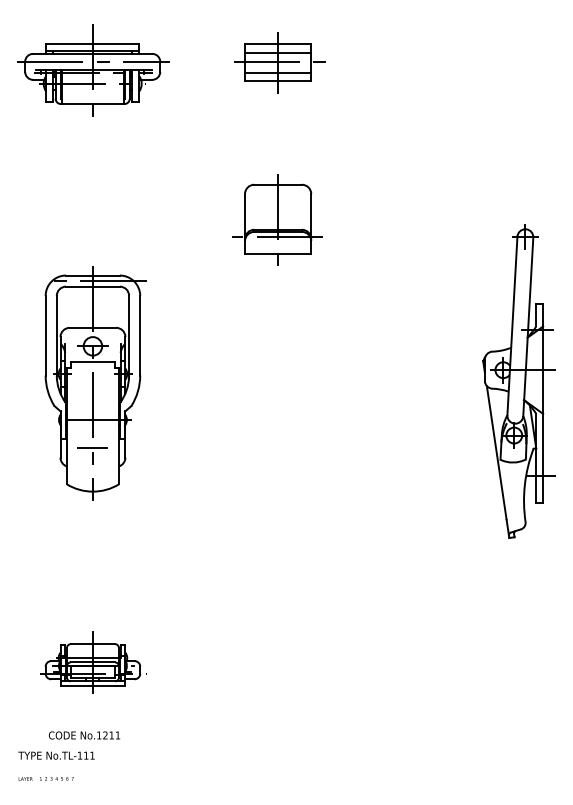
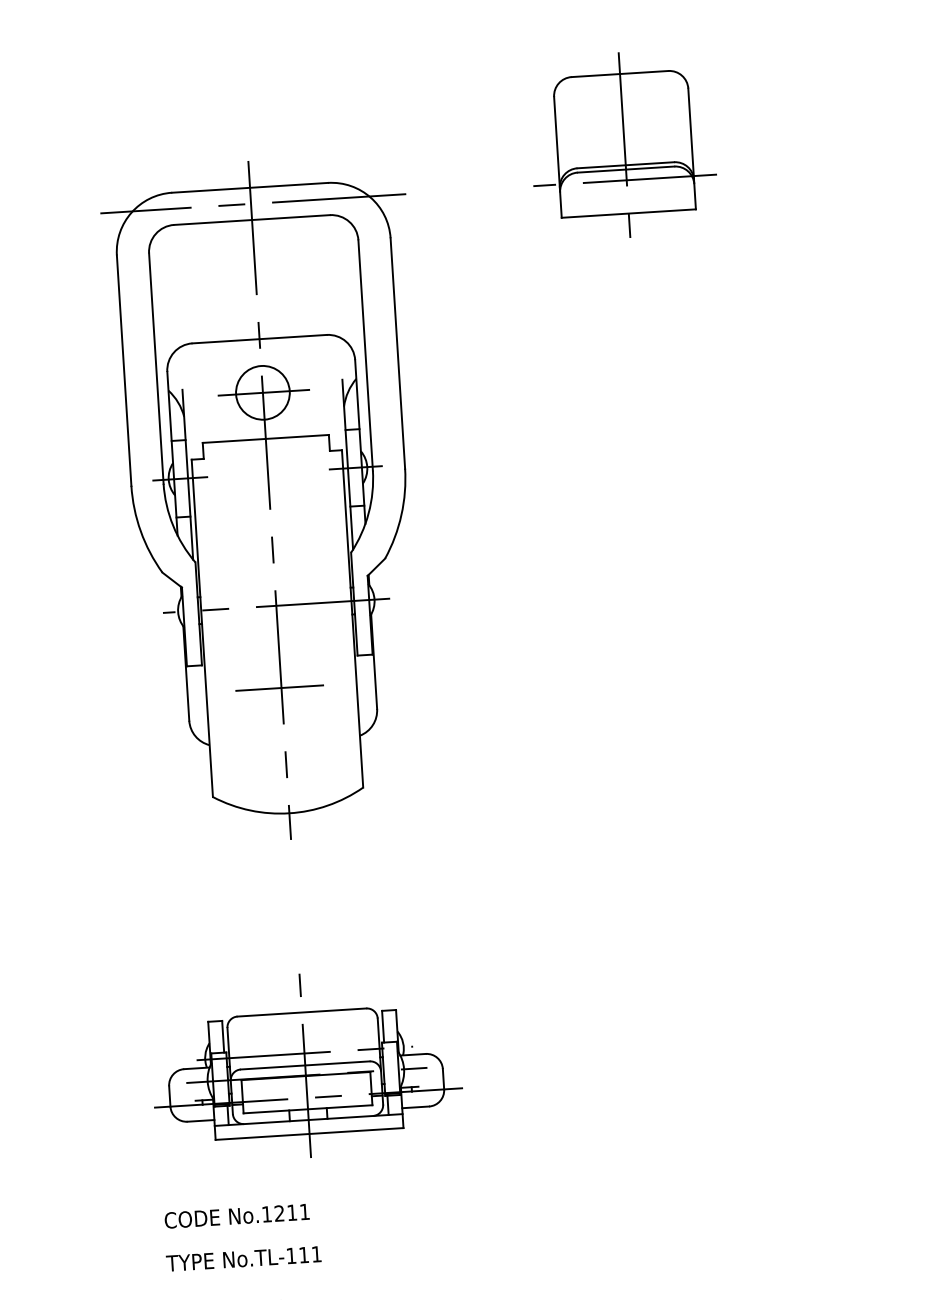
part: (93, 383) -> (271, 500), size x1.43
part: (93, 662) -> (306, 1065), size x1.43
text: (83, 735) -> (234, 1216), moved

